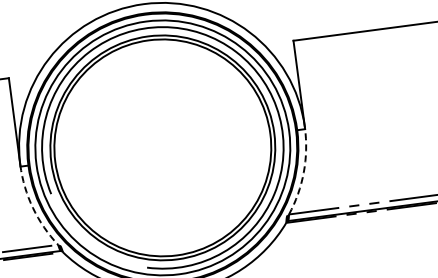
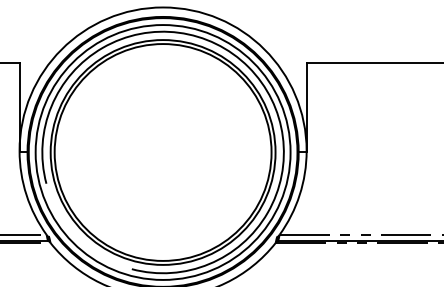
arc: (303, 172) -> (299, 195), dashed -> solid
arc: (33, 208) -> (26, 195), dashed -> solid

